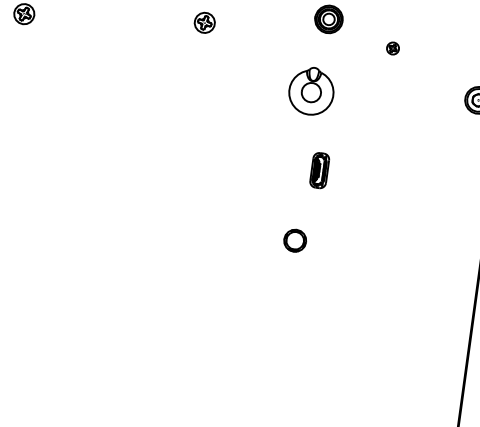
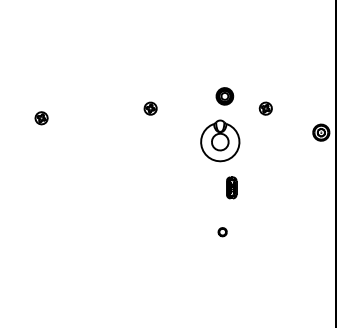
part: (392, 48) -> (265, 108), size x1.67
part: (311, 90) -> (220, 140), size x1.43
part: (294, 241) -> (222, 232), size x0.62

